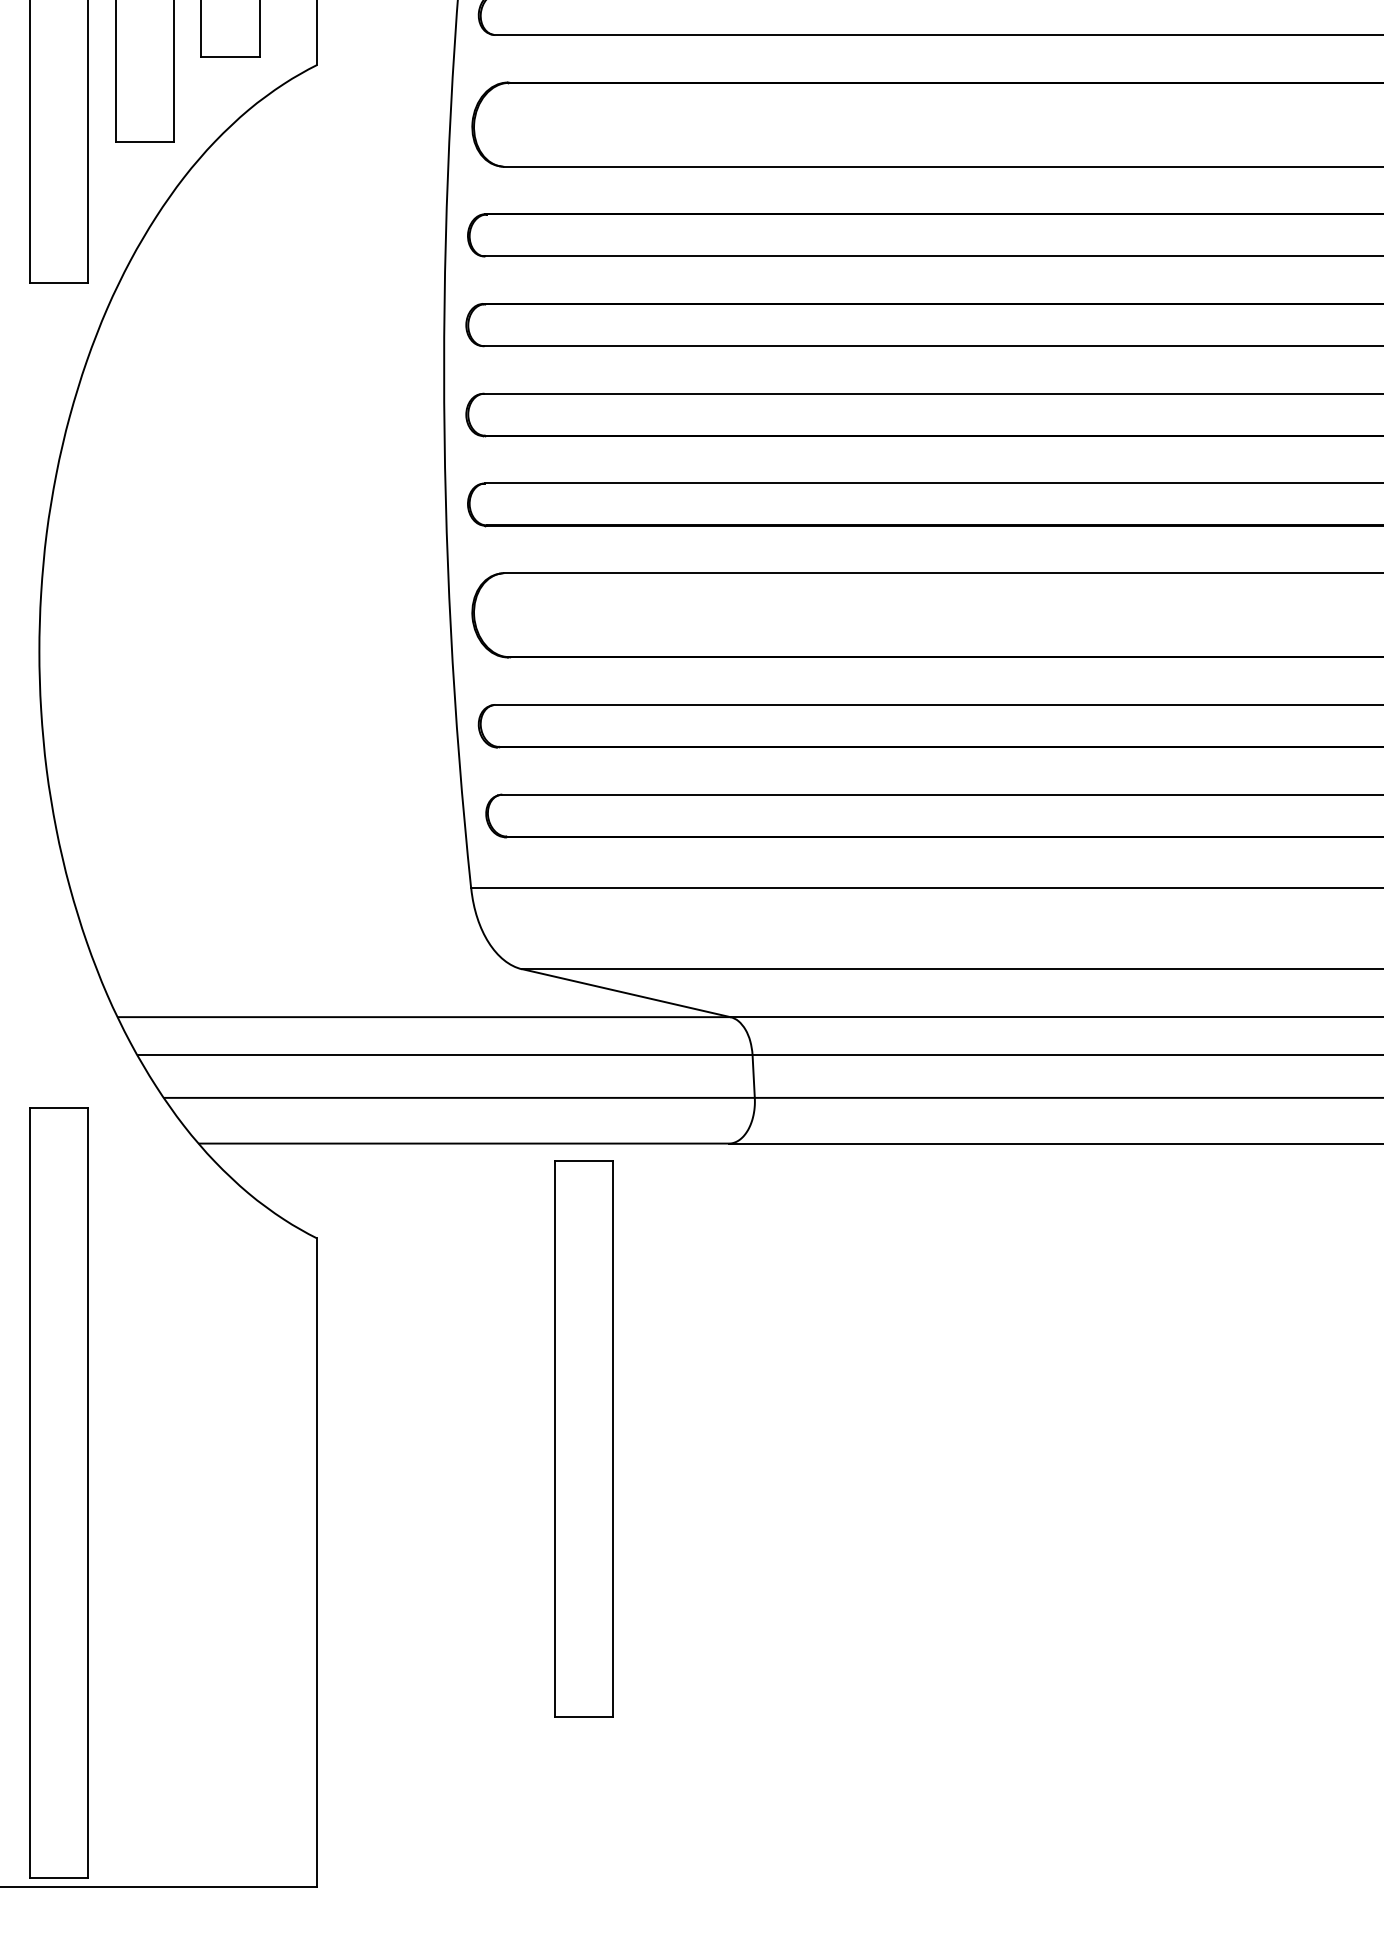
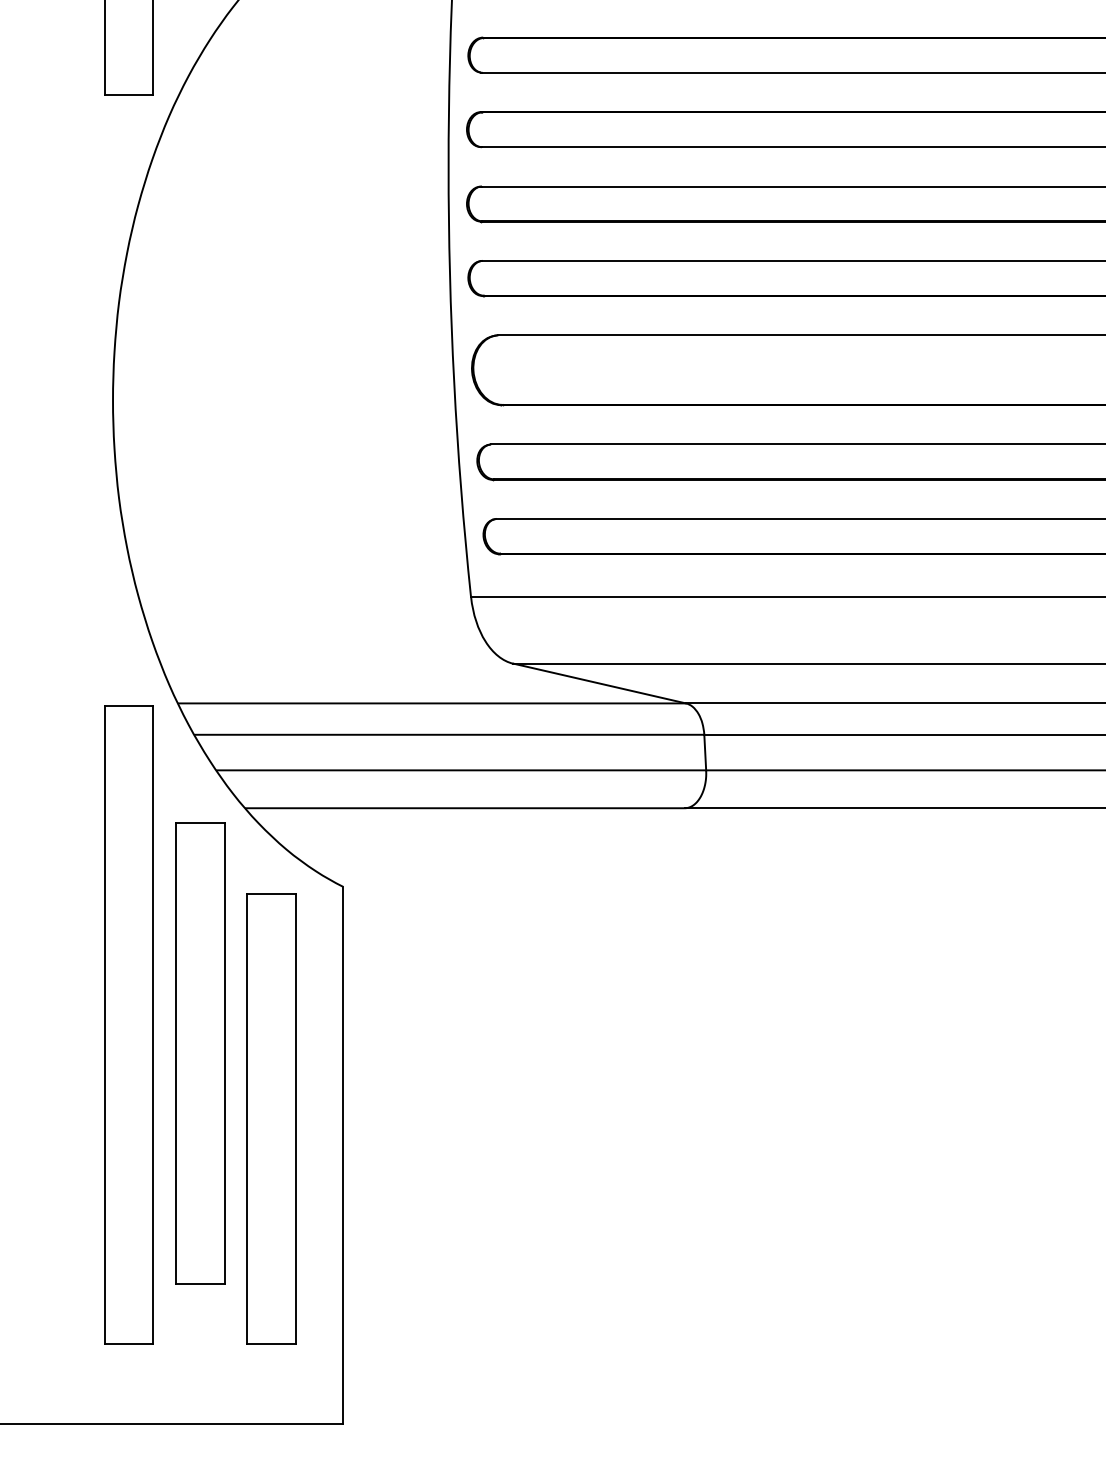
part: (583, 1438) -> (200, 1052), moved
part: (58, 1492) -> (128, 1024), moved
part: (230, 1518) -> (271, 1119), added

